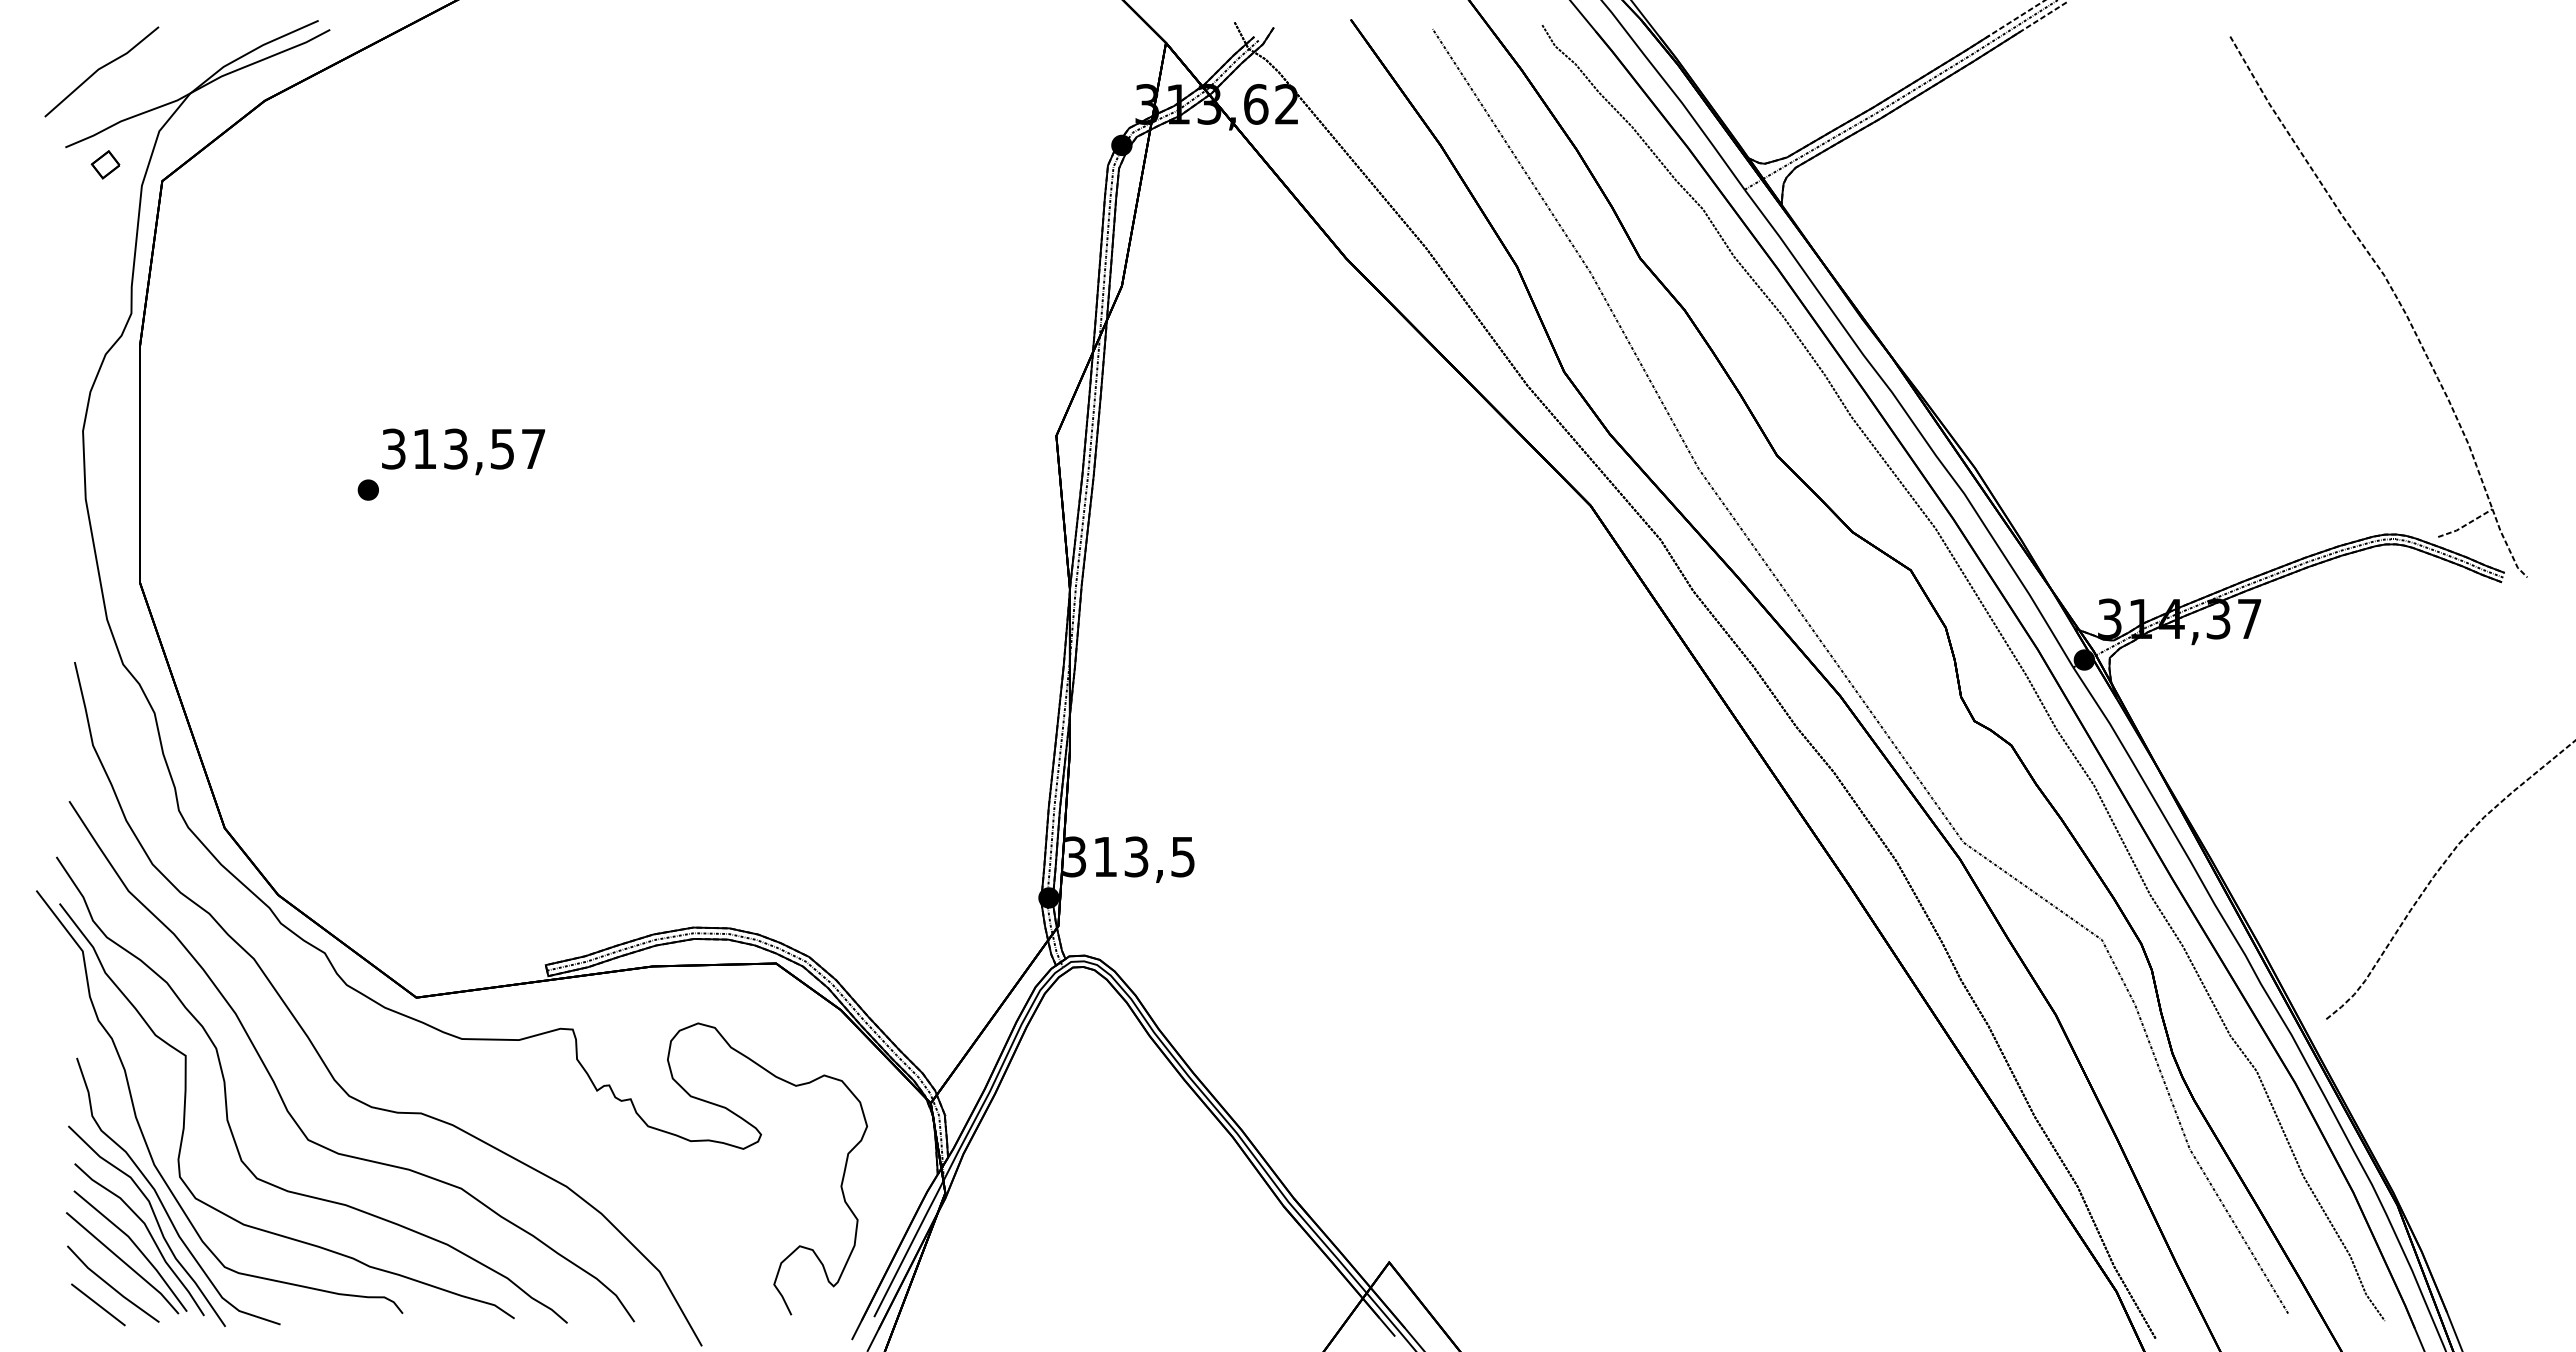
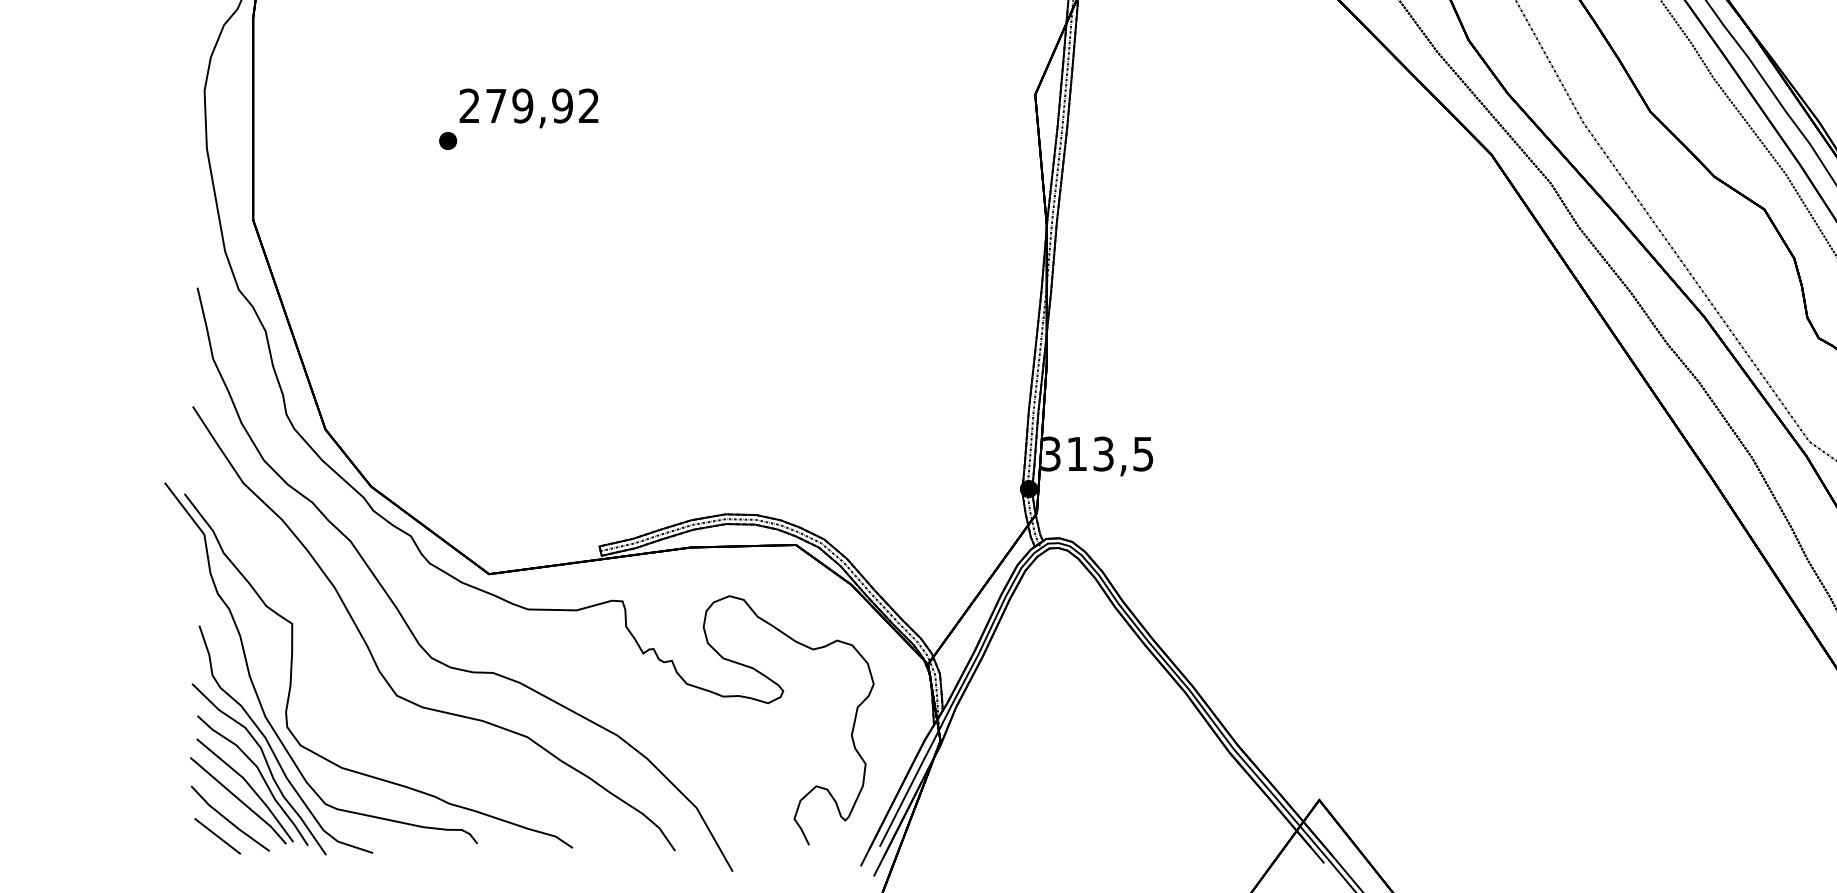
text: (463, 448) -> (529, 105), 313,57 -> 279,92
curve: (226, 1091) -> (327, 654), removed

